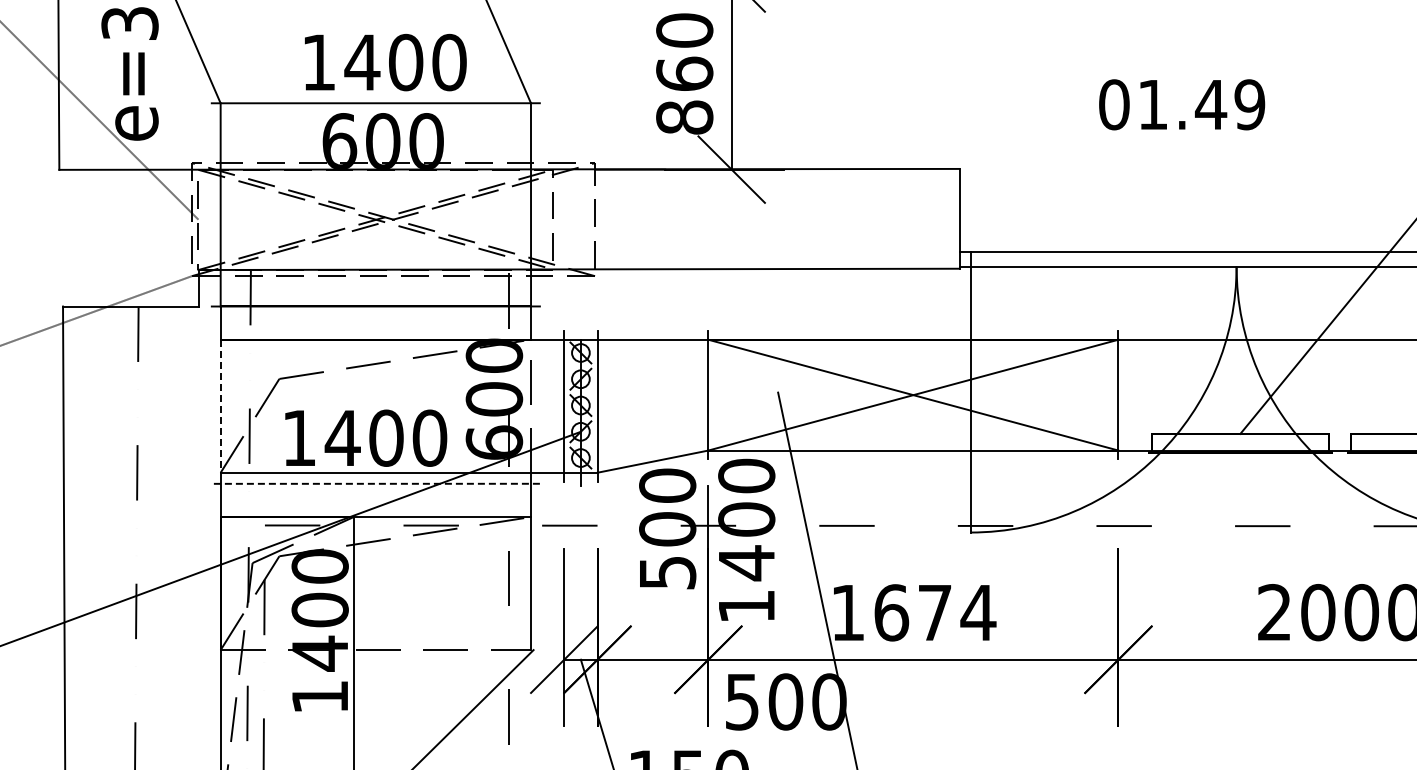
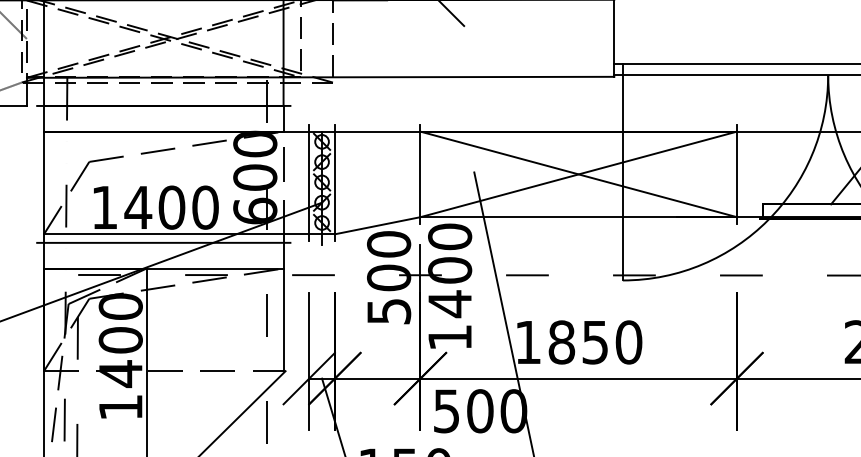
line: (220, 406) -> (43, 183), dashed -> solid
line: (375, 483) -> (163, 242), dashed -> solid
text: (935, 612) -> (595, 342), 1674 -> 1850

